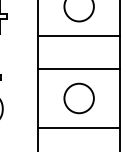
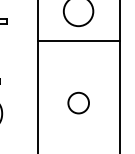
line: (79, 68) -> (78, 73), removed
circle: (79, 97) -> (78, 102), size x0.7
line: (79, 127) -> (78, 132), removed

